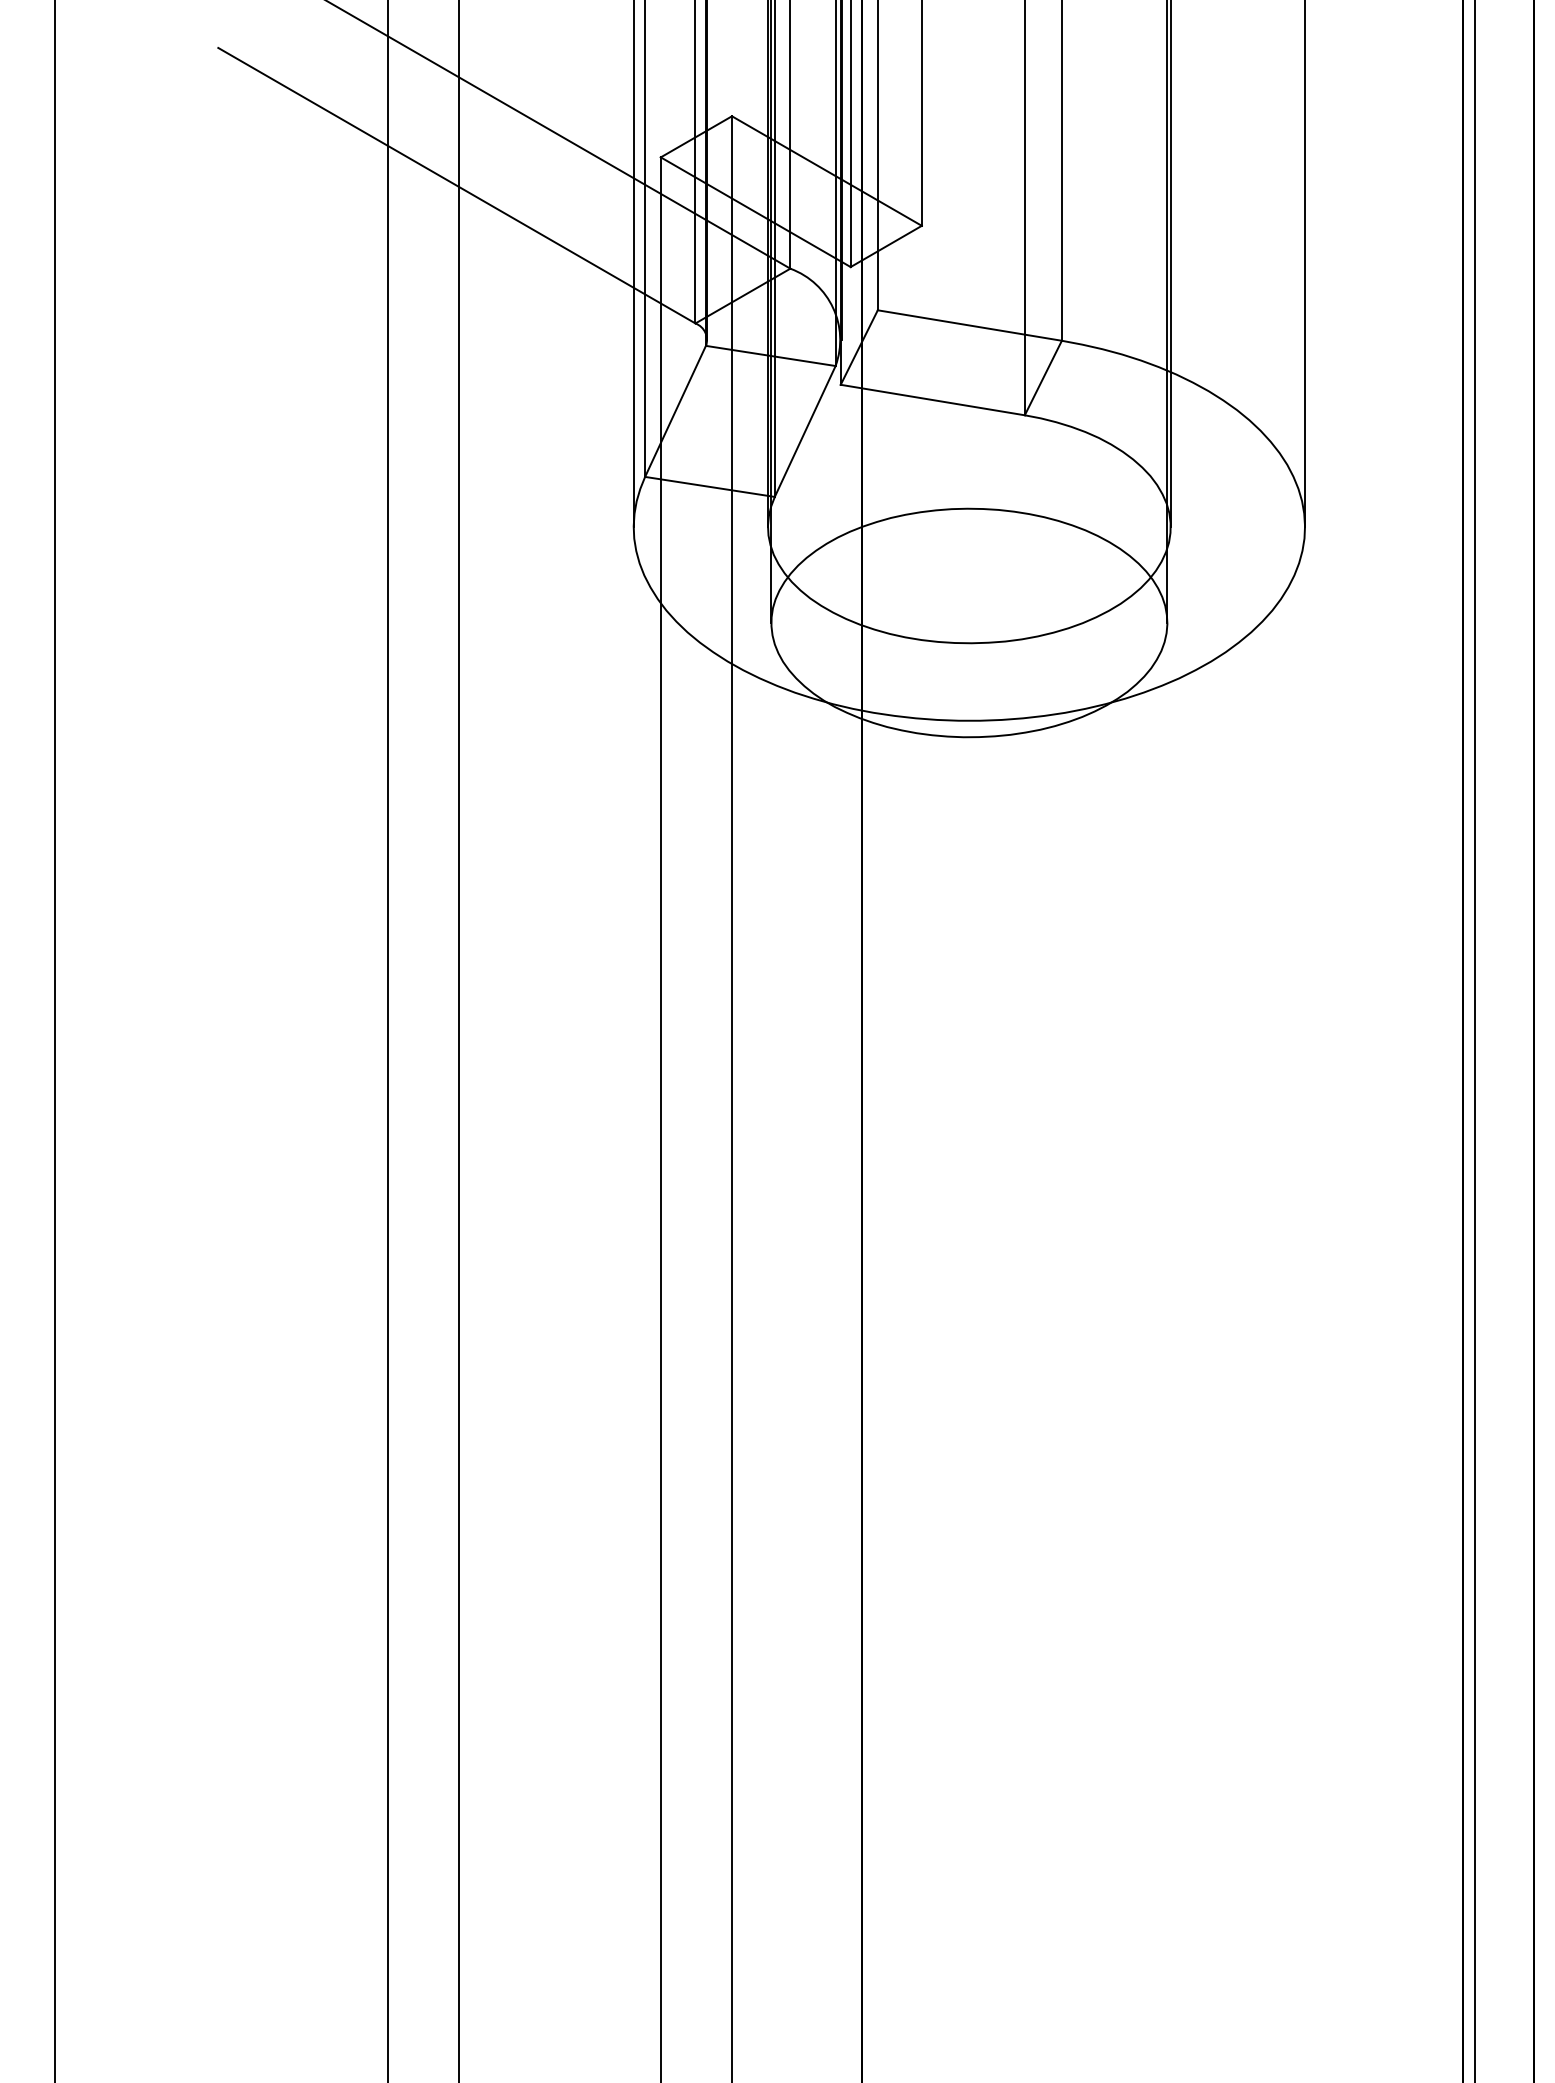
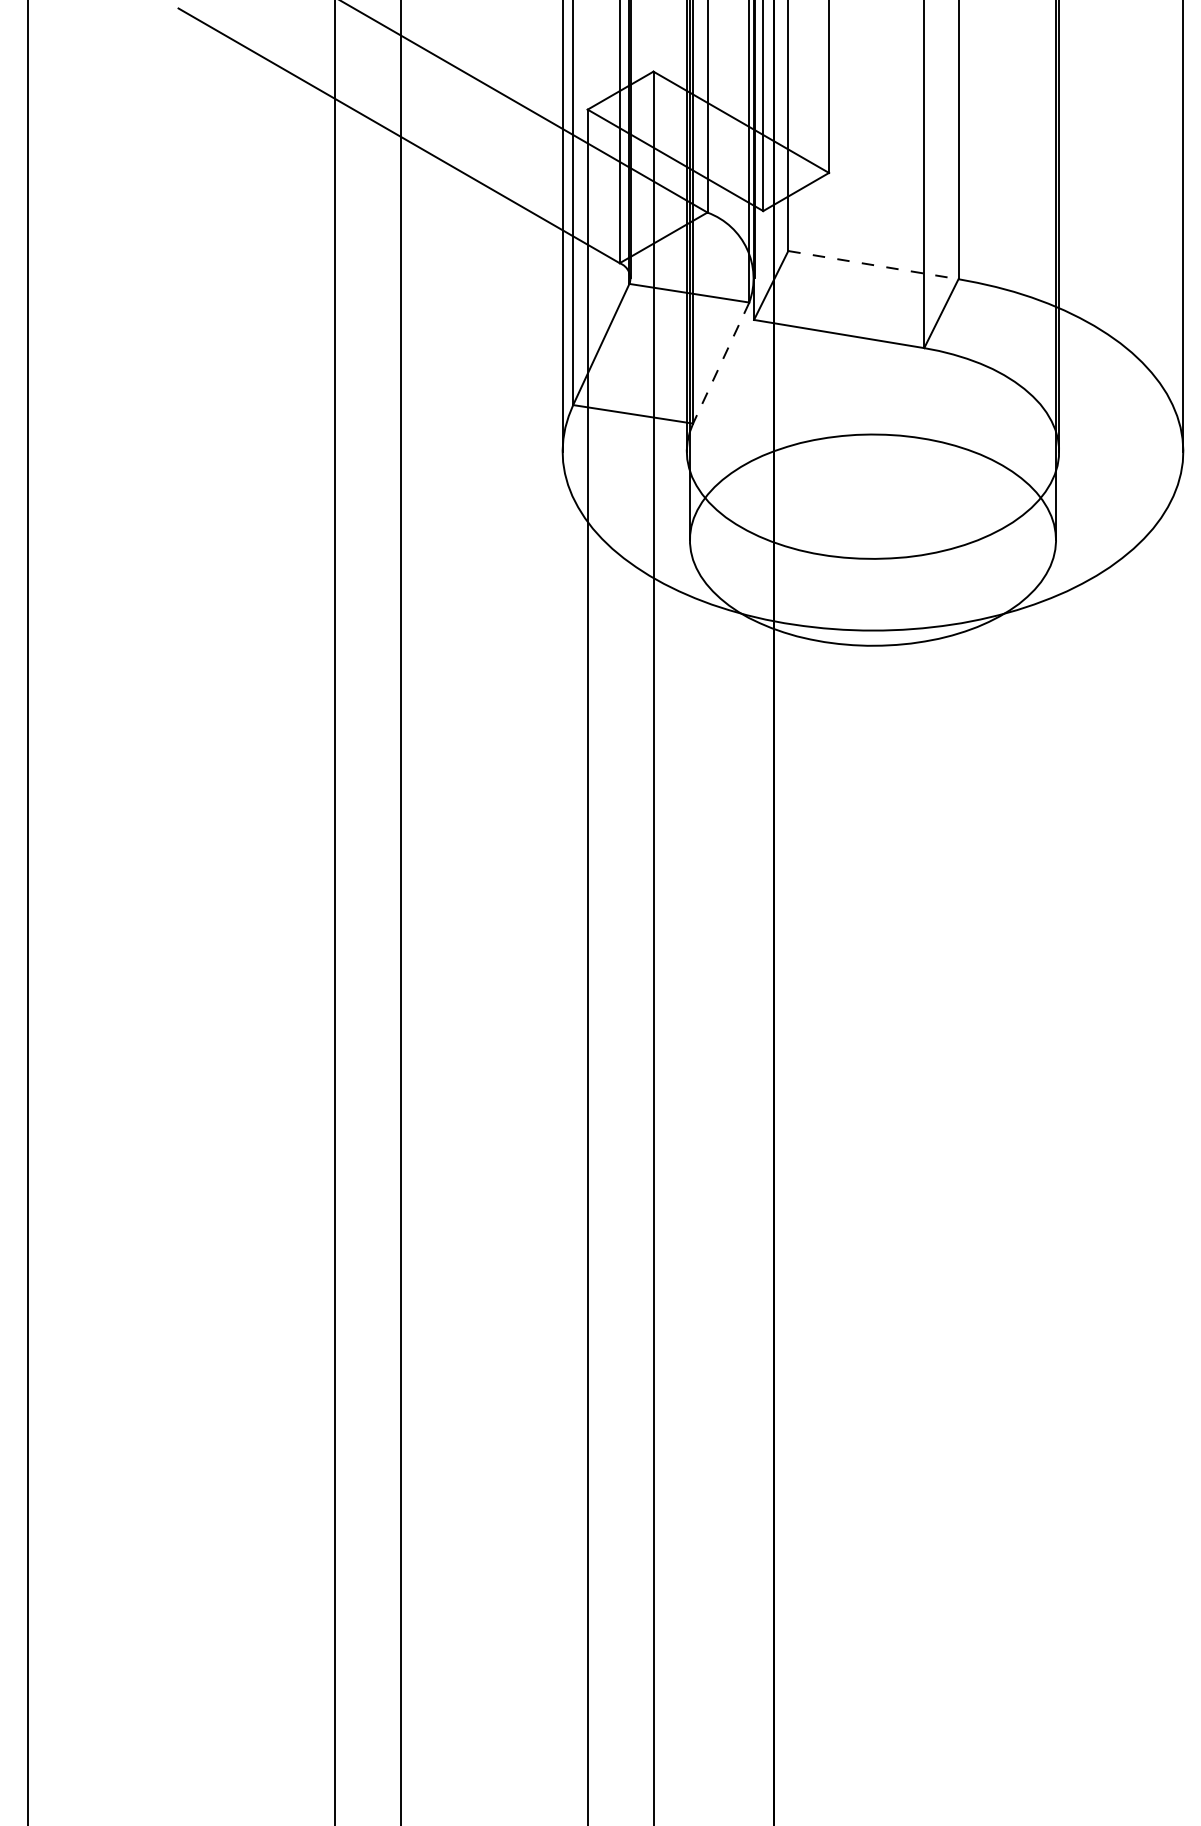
line: (970, 325) -> (874, 265), solid -> dashed
line: (805, 431) -> (721, 363), solid -> dashed

